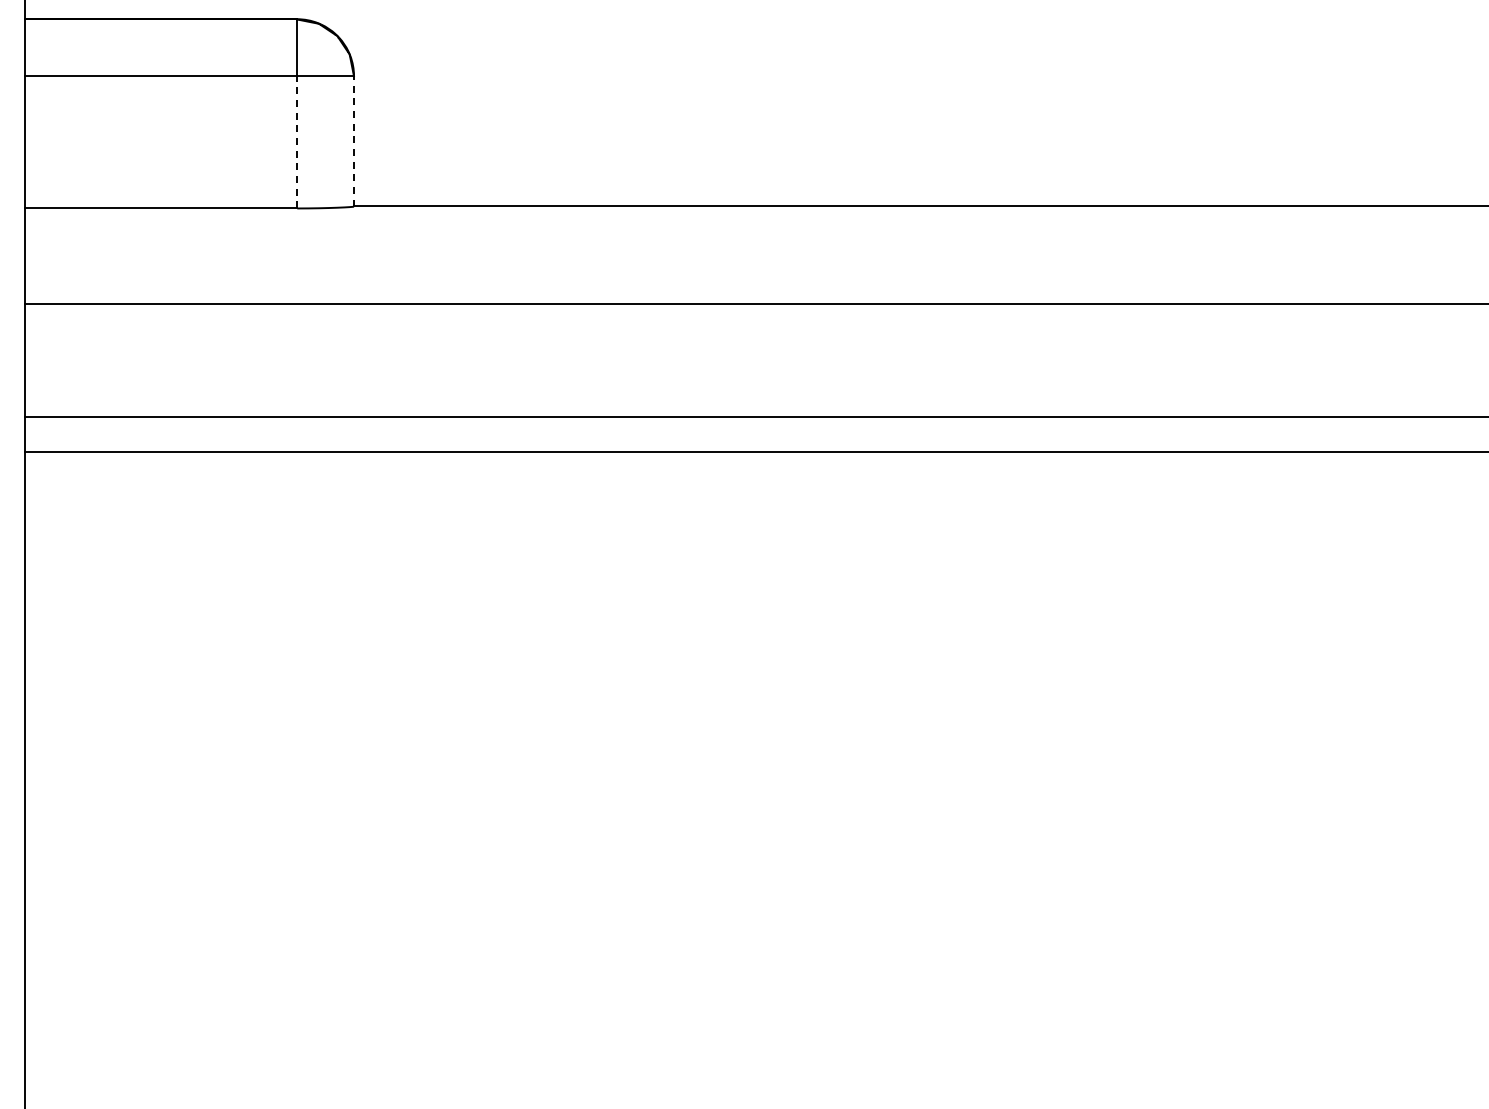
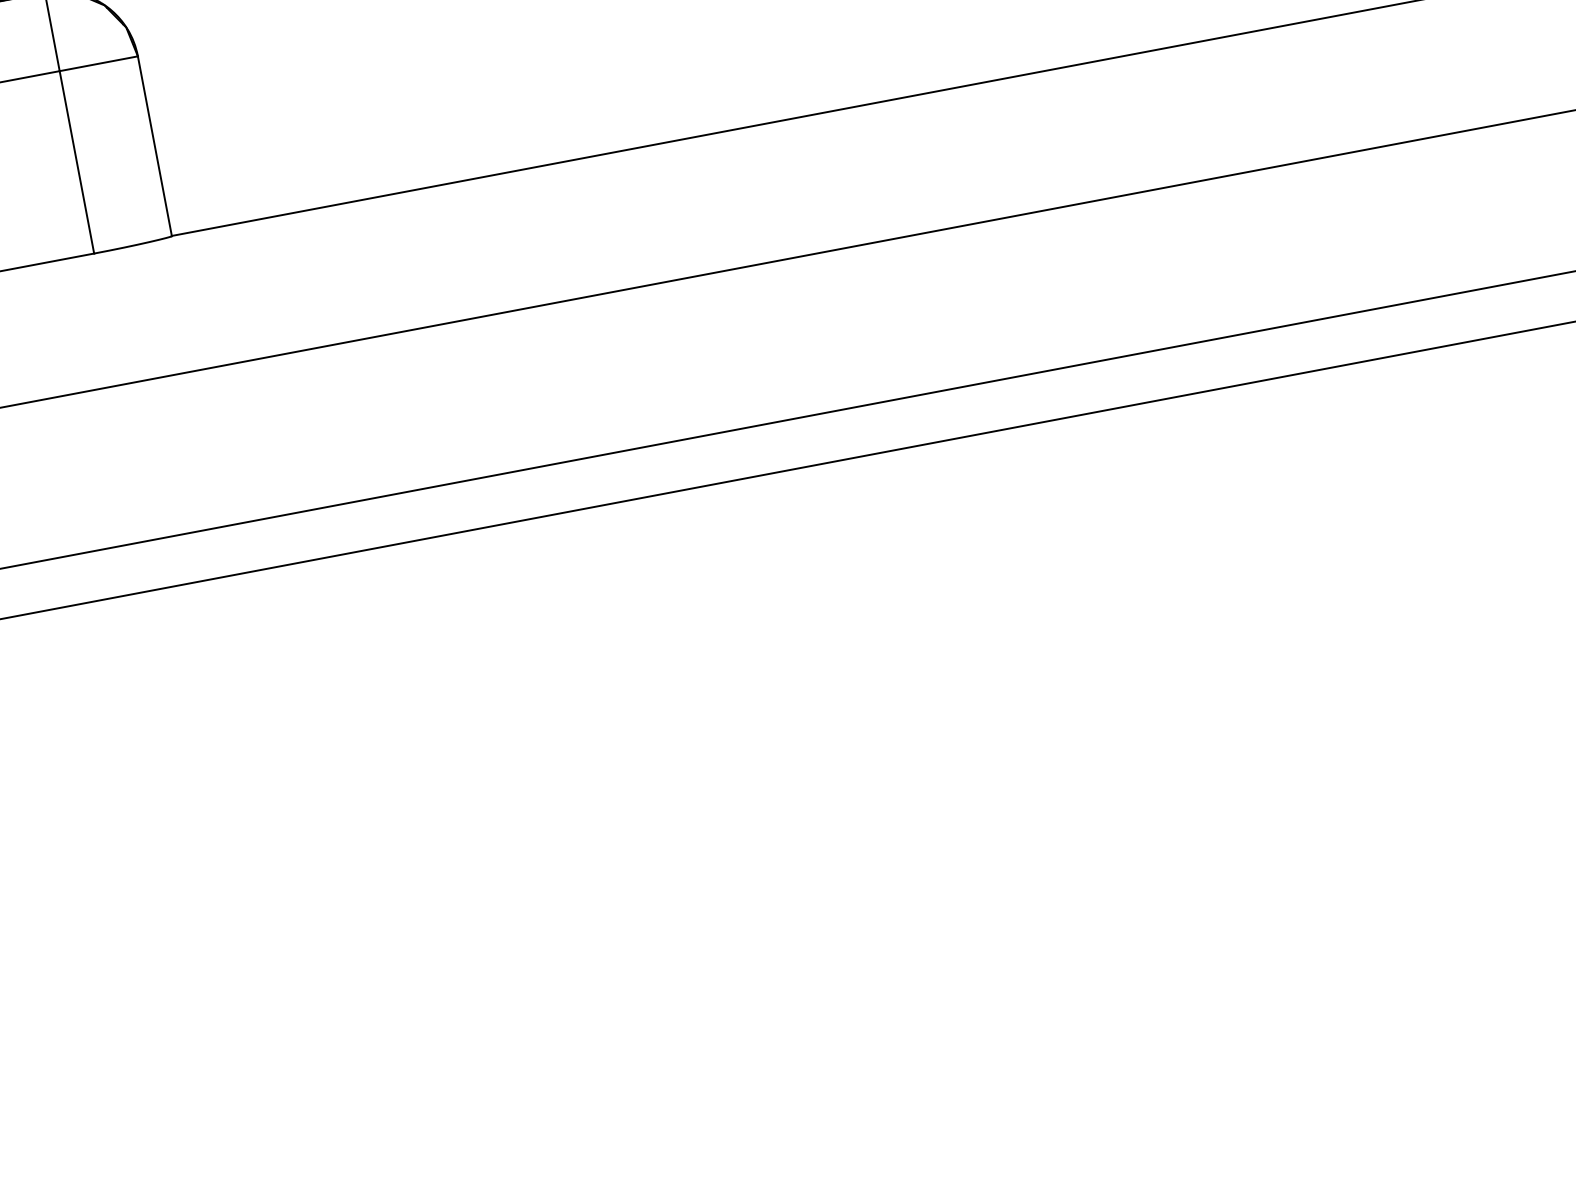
line: (354, 140) -> (155, 144), dashed -> solid
line: (297, 141) -> (77, 161), dashed -> solid

